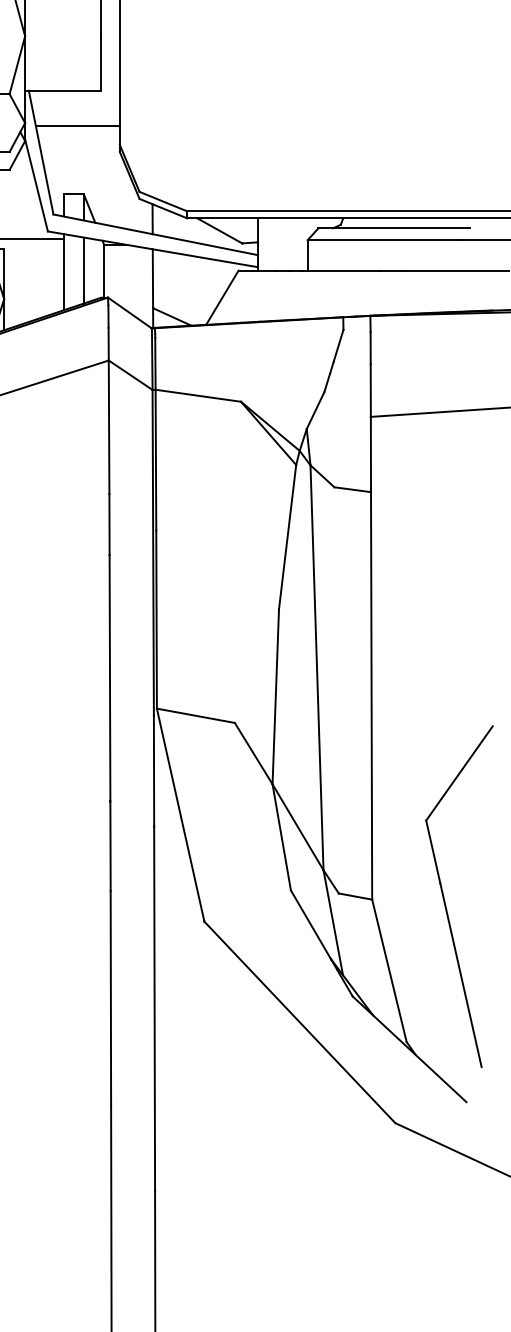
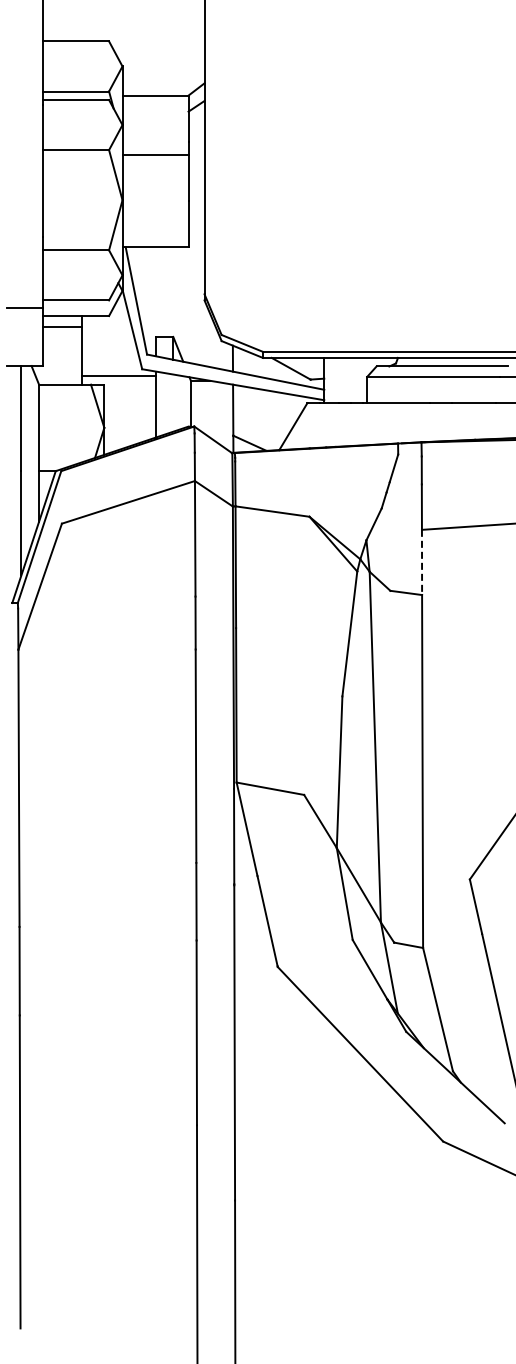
line: (77, 125) -> (167, 277), removed
line: (83, 269) -> (173, 402), removed
line: (371, 454) -> (422, 562), solid -> dashed

